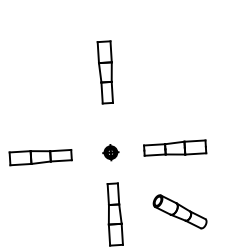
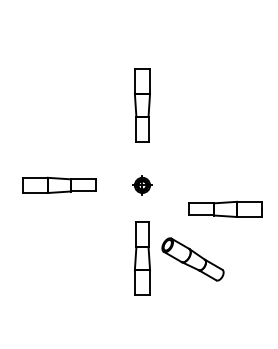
part: (106, 72) -> (142, 105), moved
part: (174, 147) -> (225, 208), moved
part: (179, 211) -> (192, 259), moved

